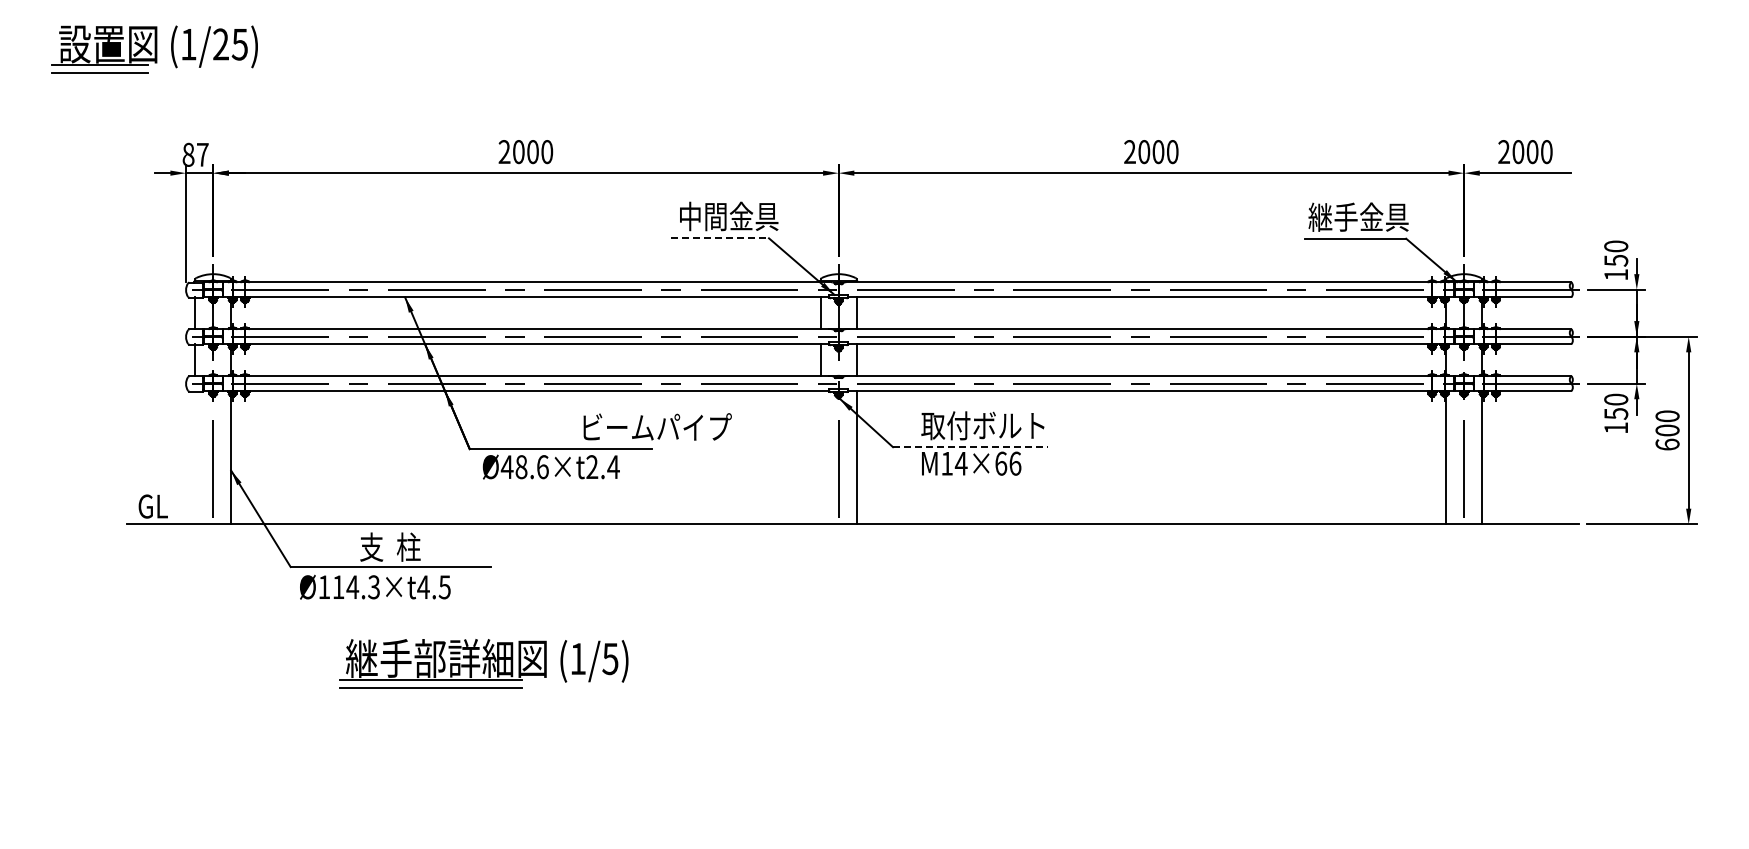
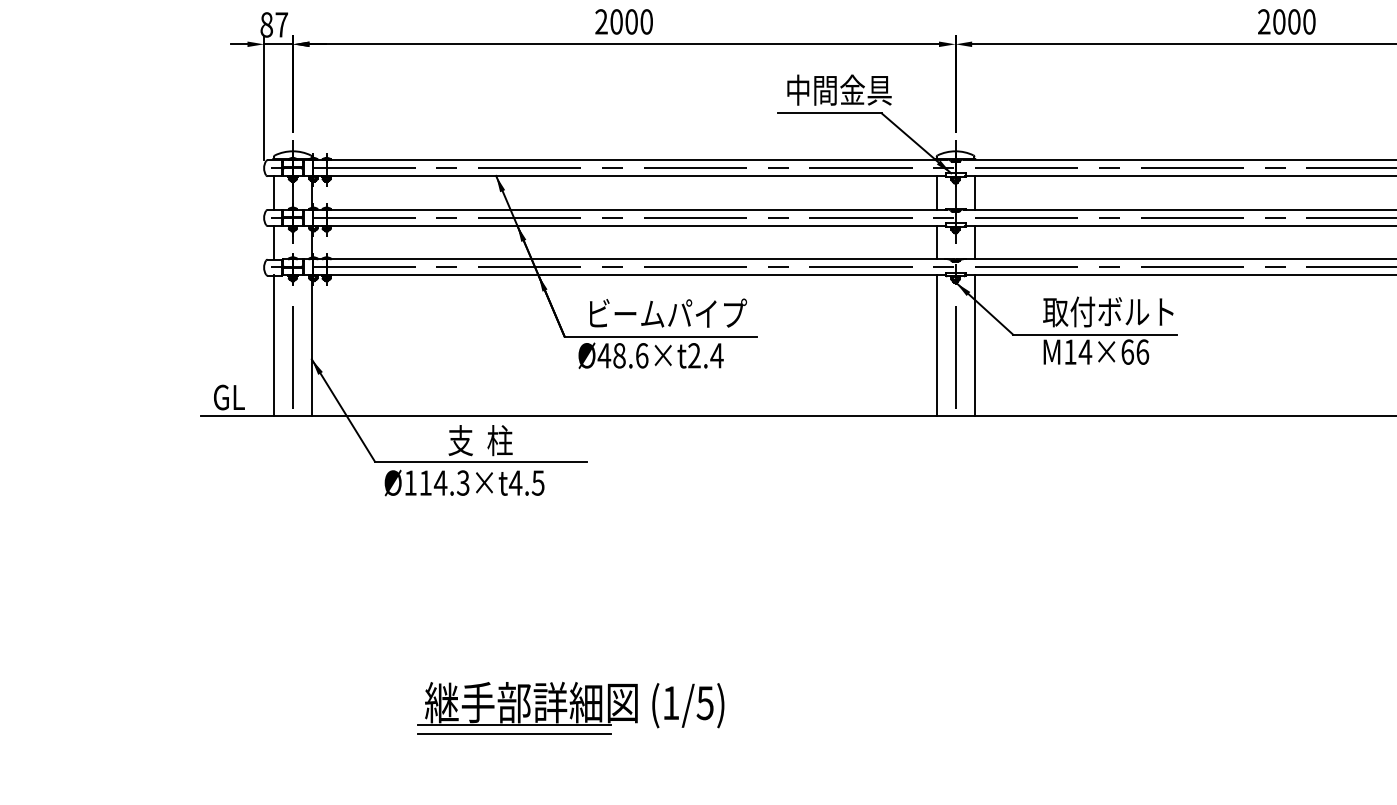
line: (720, 238) -> (830, 113), dashed -> solid
text: (657, 426) -> (668, 312), moved
line: (970, 447) -> (1095, 334), dashed -> solid
line: (195, 457) -> (274, 345), added
line: (820, 457) -> (936, 345), added
part: (483, 663) -> (570, 707), moved

